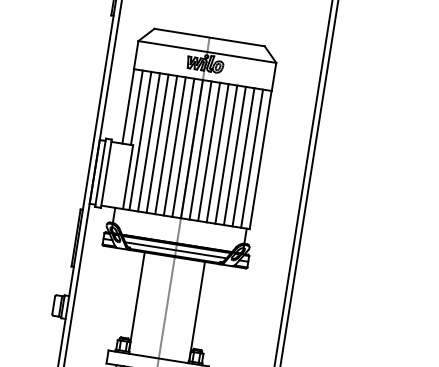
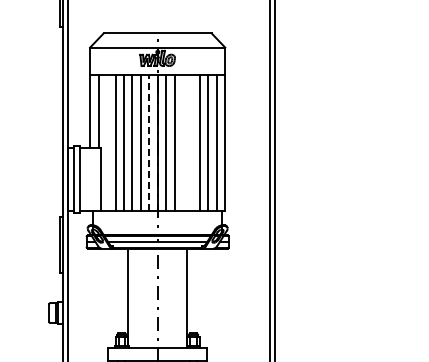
line: (140, 140) -> (107, 142), removed
line: (183, 147) -> (149, 142), solid -> dashed
line: (217, 152) -> (182, 142), removed
line: (226, 154) -> (191, 142), removed

